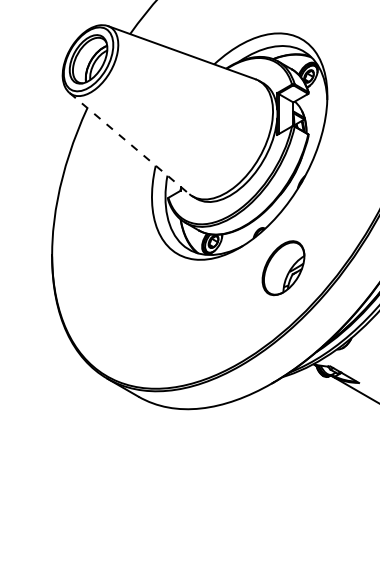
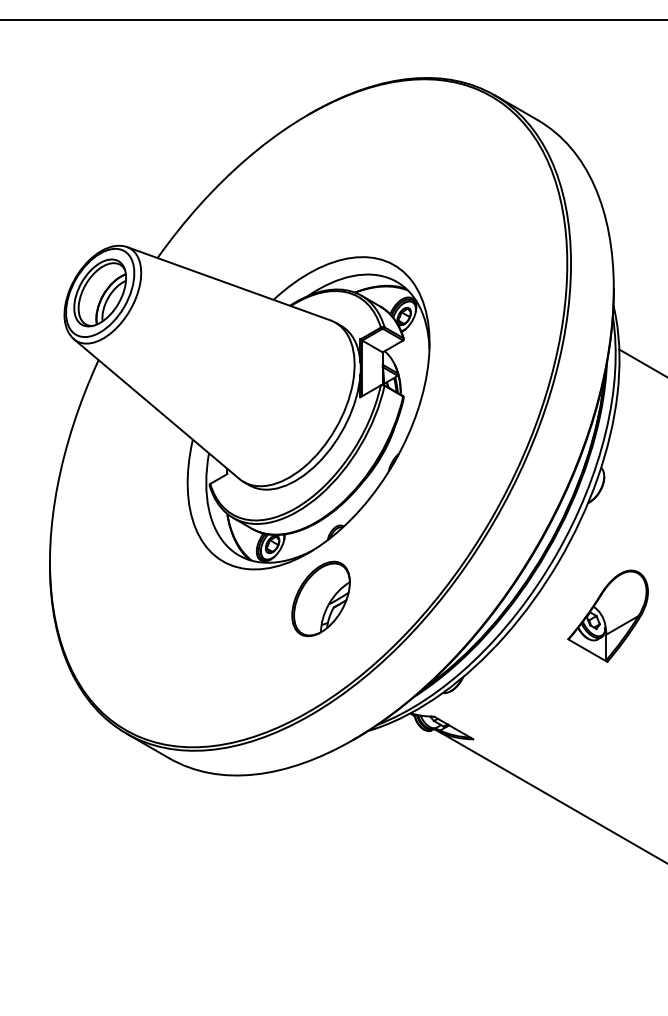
line: (129, 143) -> (156, 409), dashed -> solid
part: (283, 267) -> (320, 598), moved

